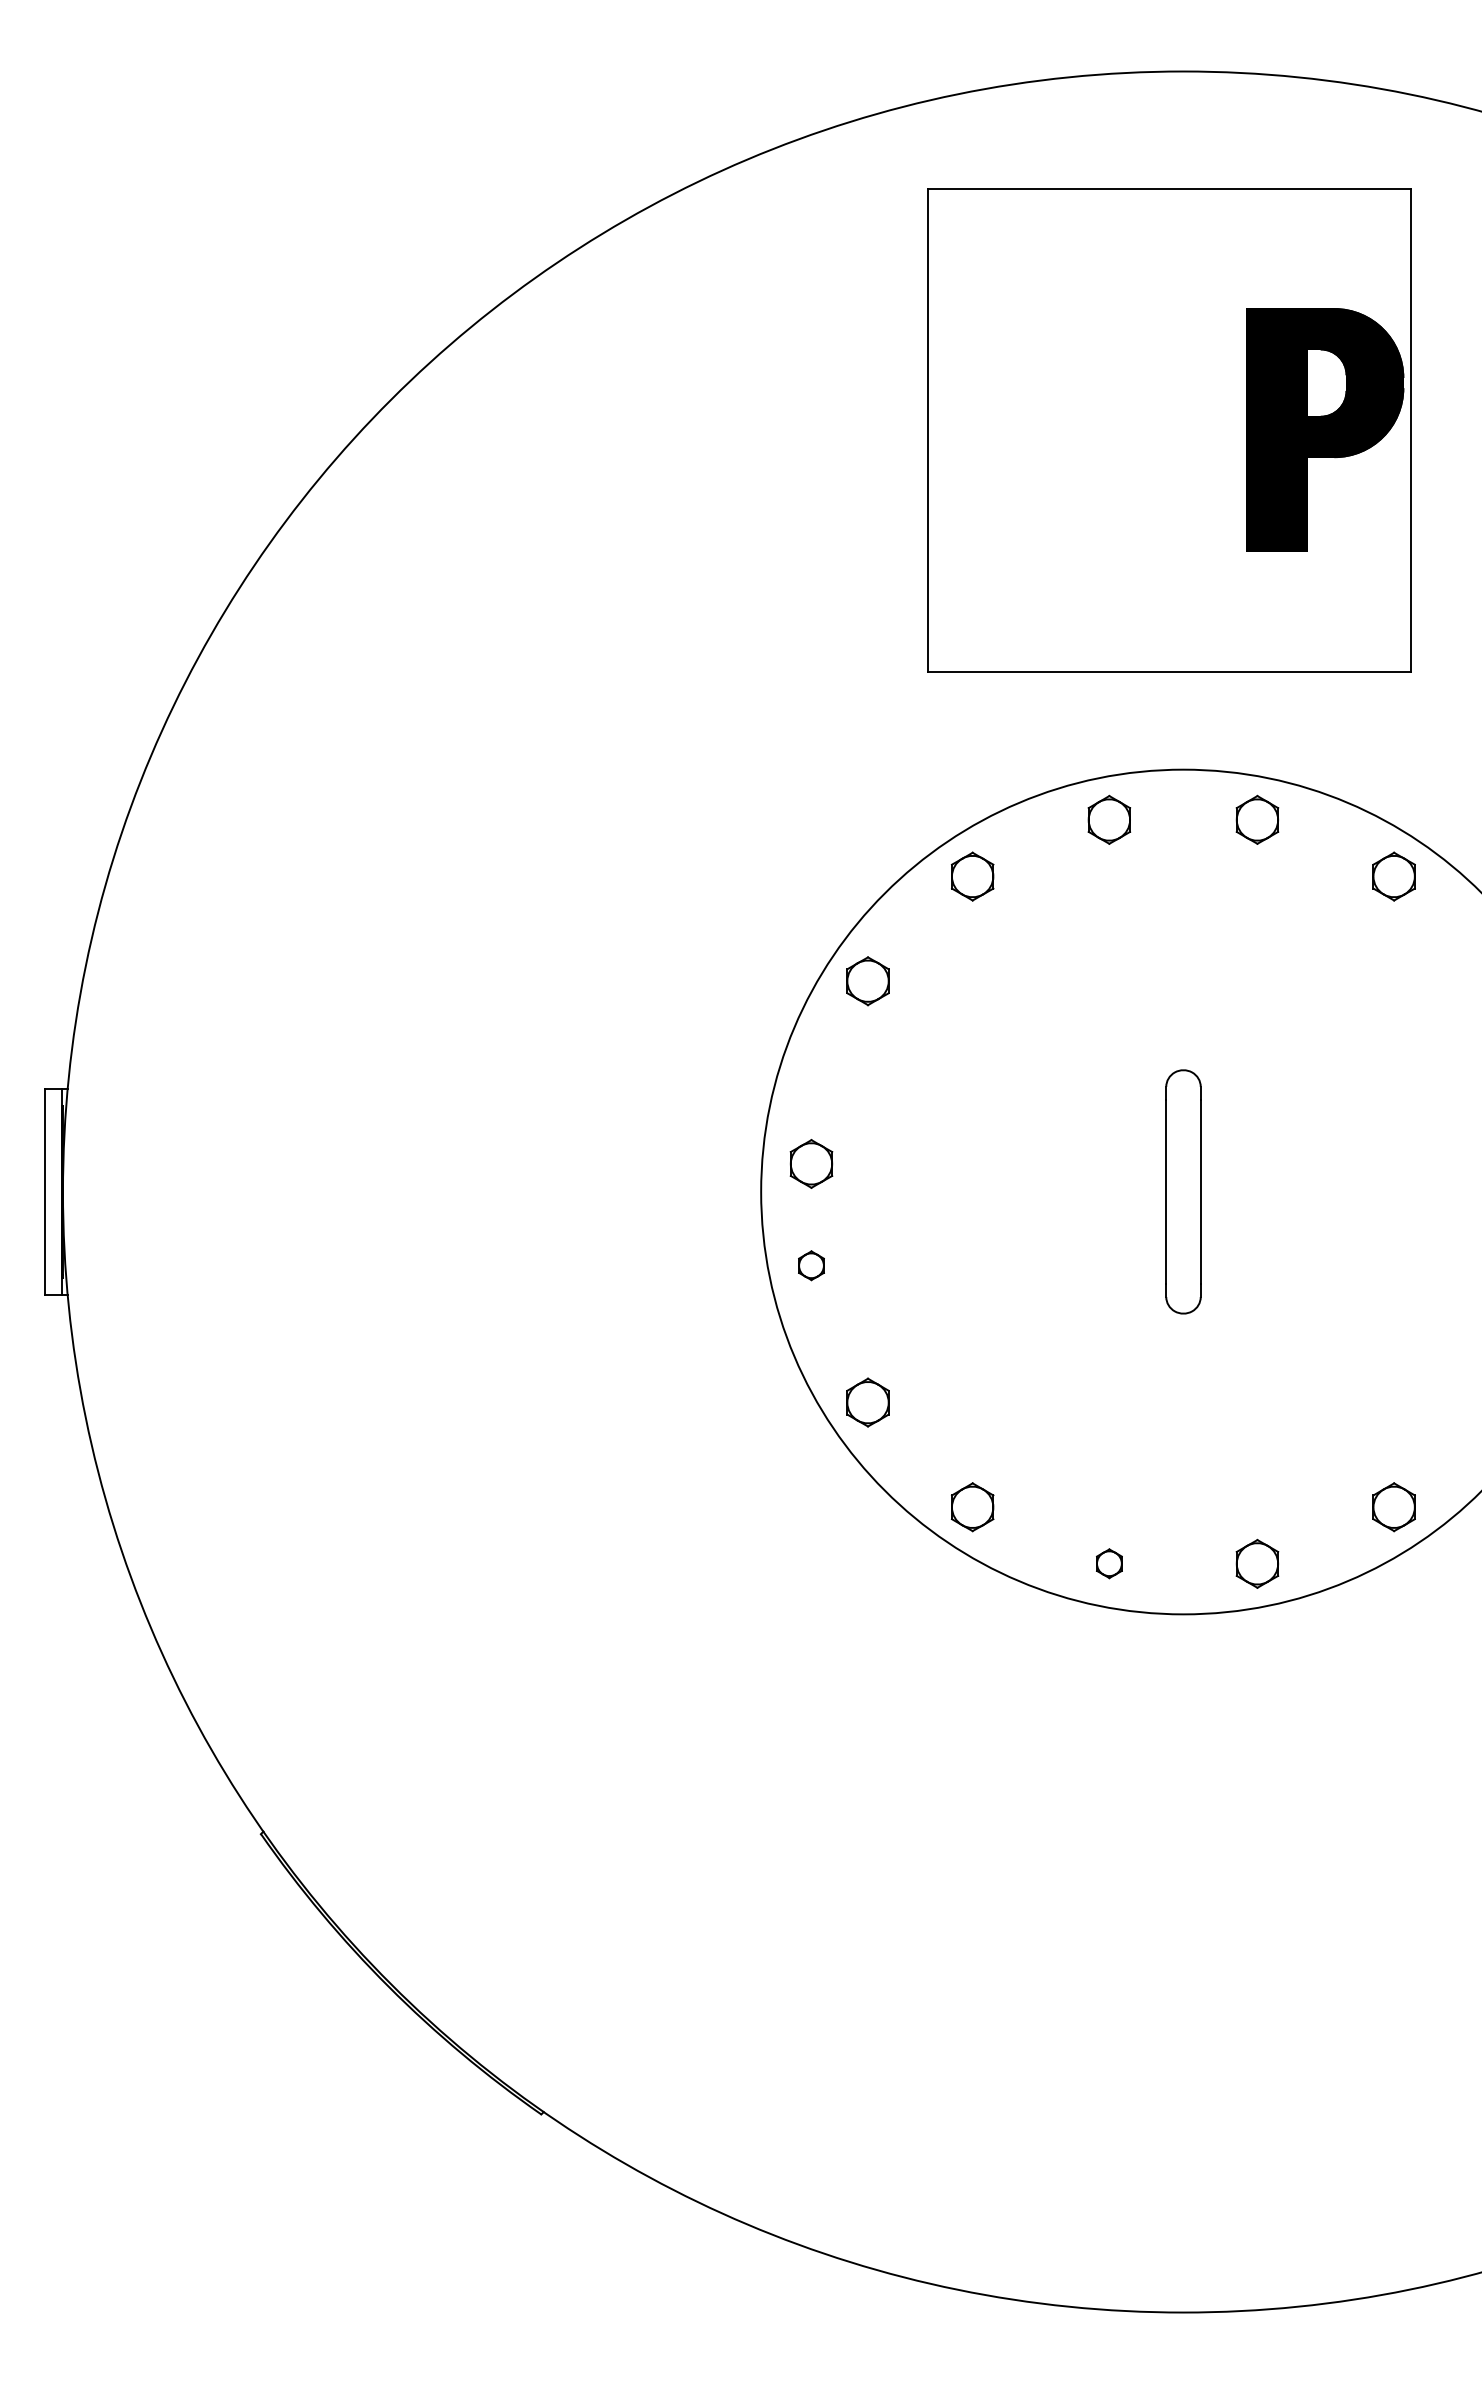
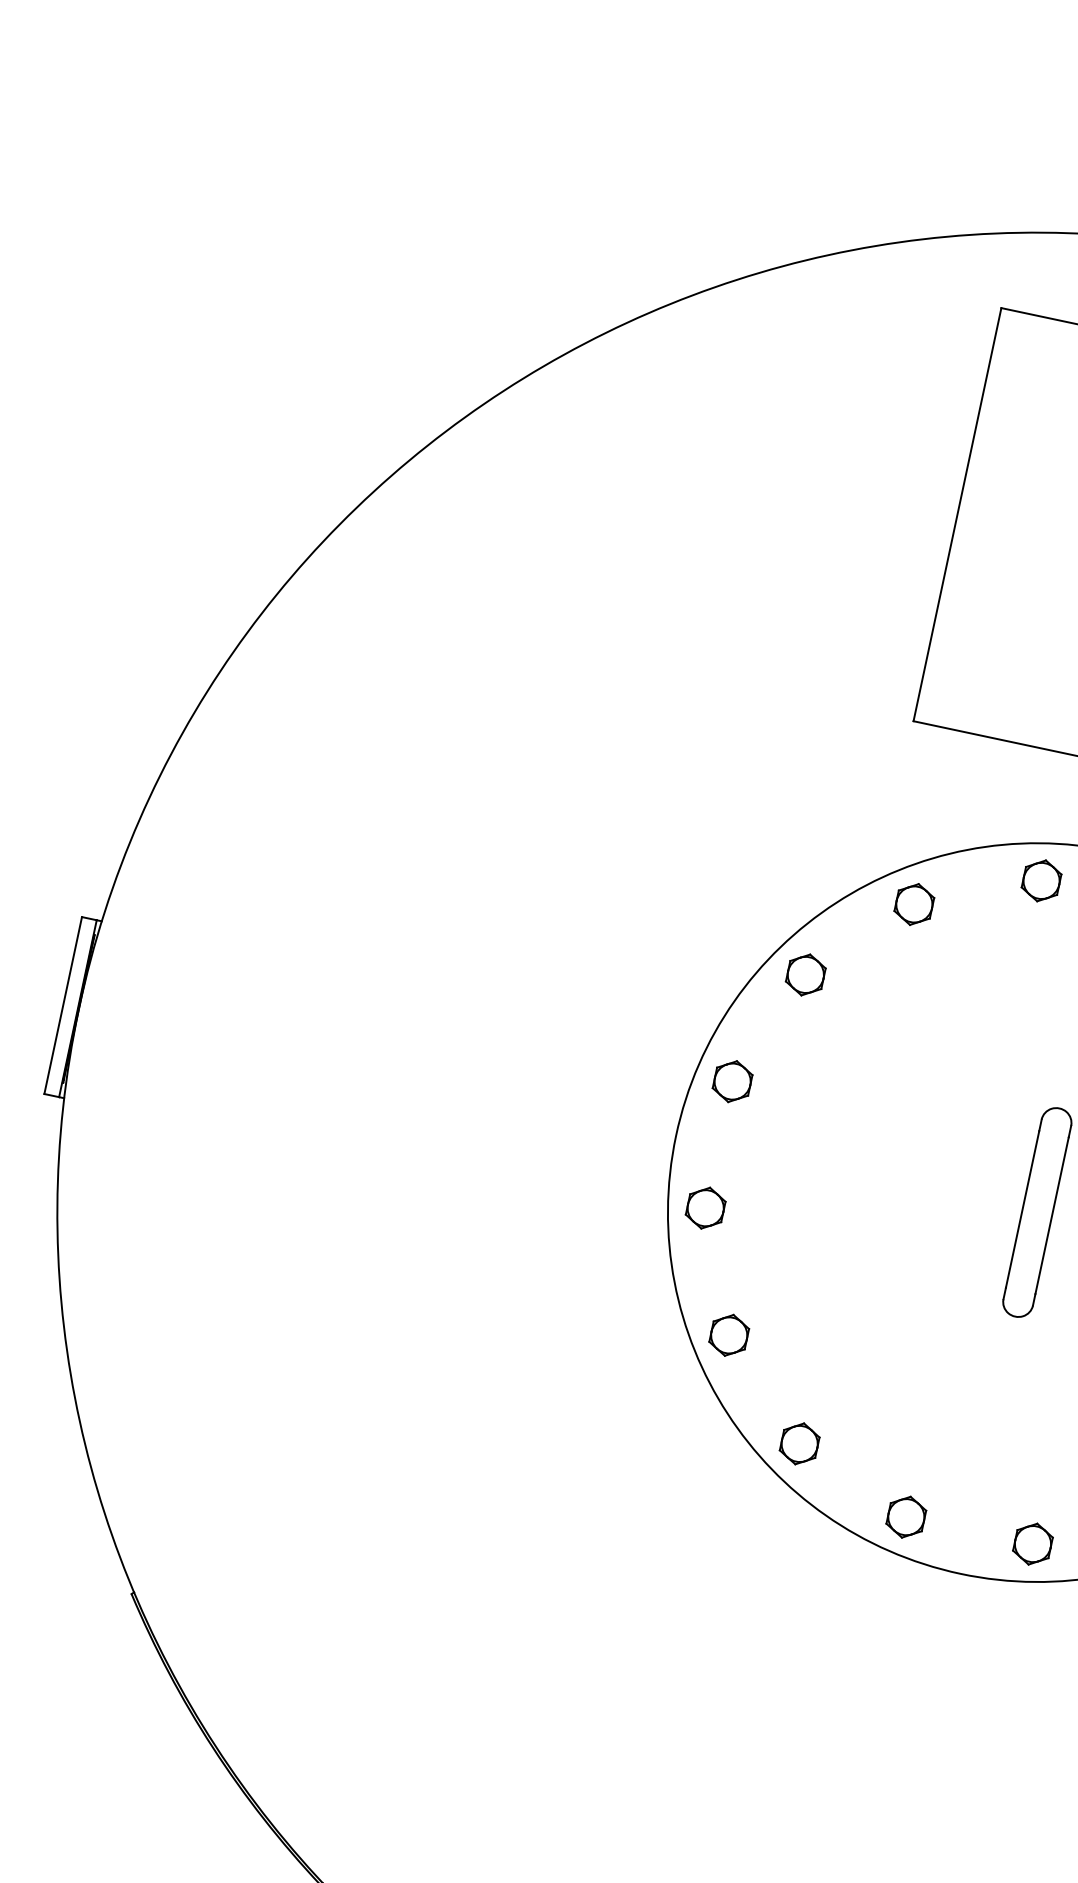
part: (811, 1163) -> (732, 1081), moved
part: (811, 1265) -> (705, 1207), size x1.67
part: (1109, 1563) -> (906, 1516), size x1.67

